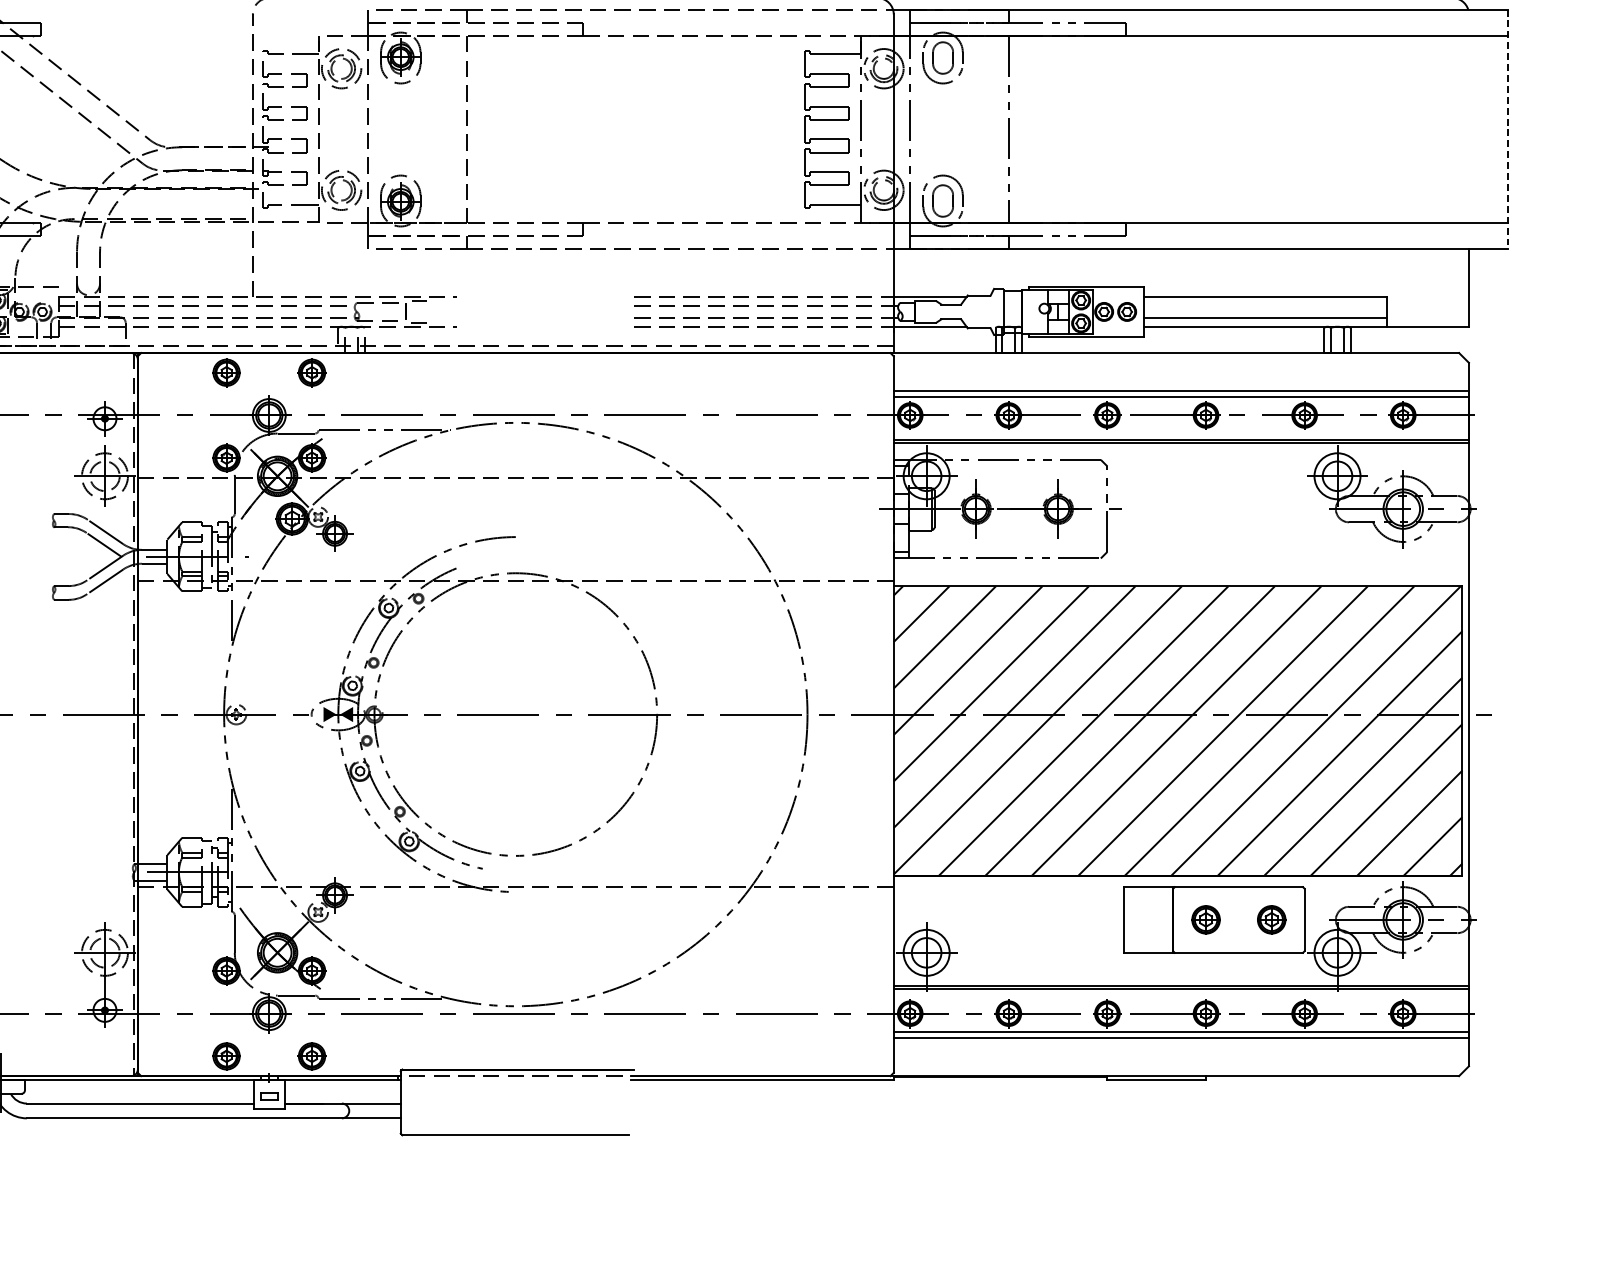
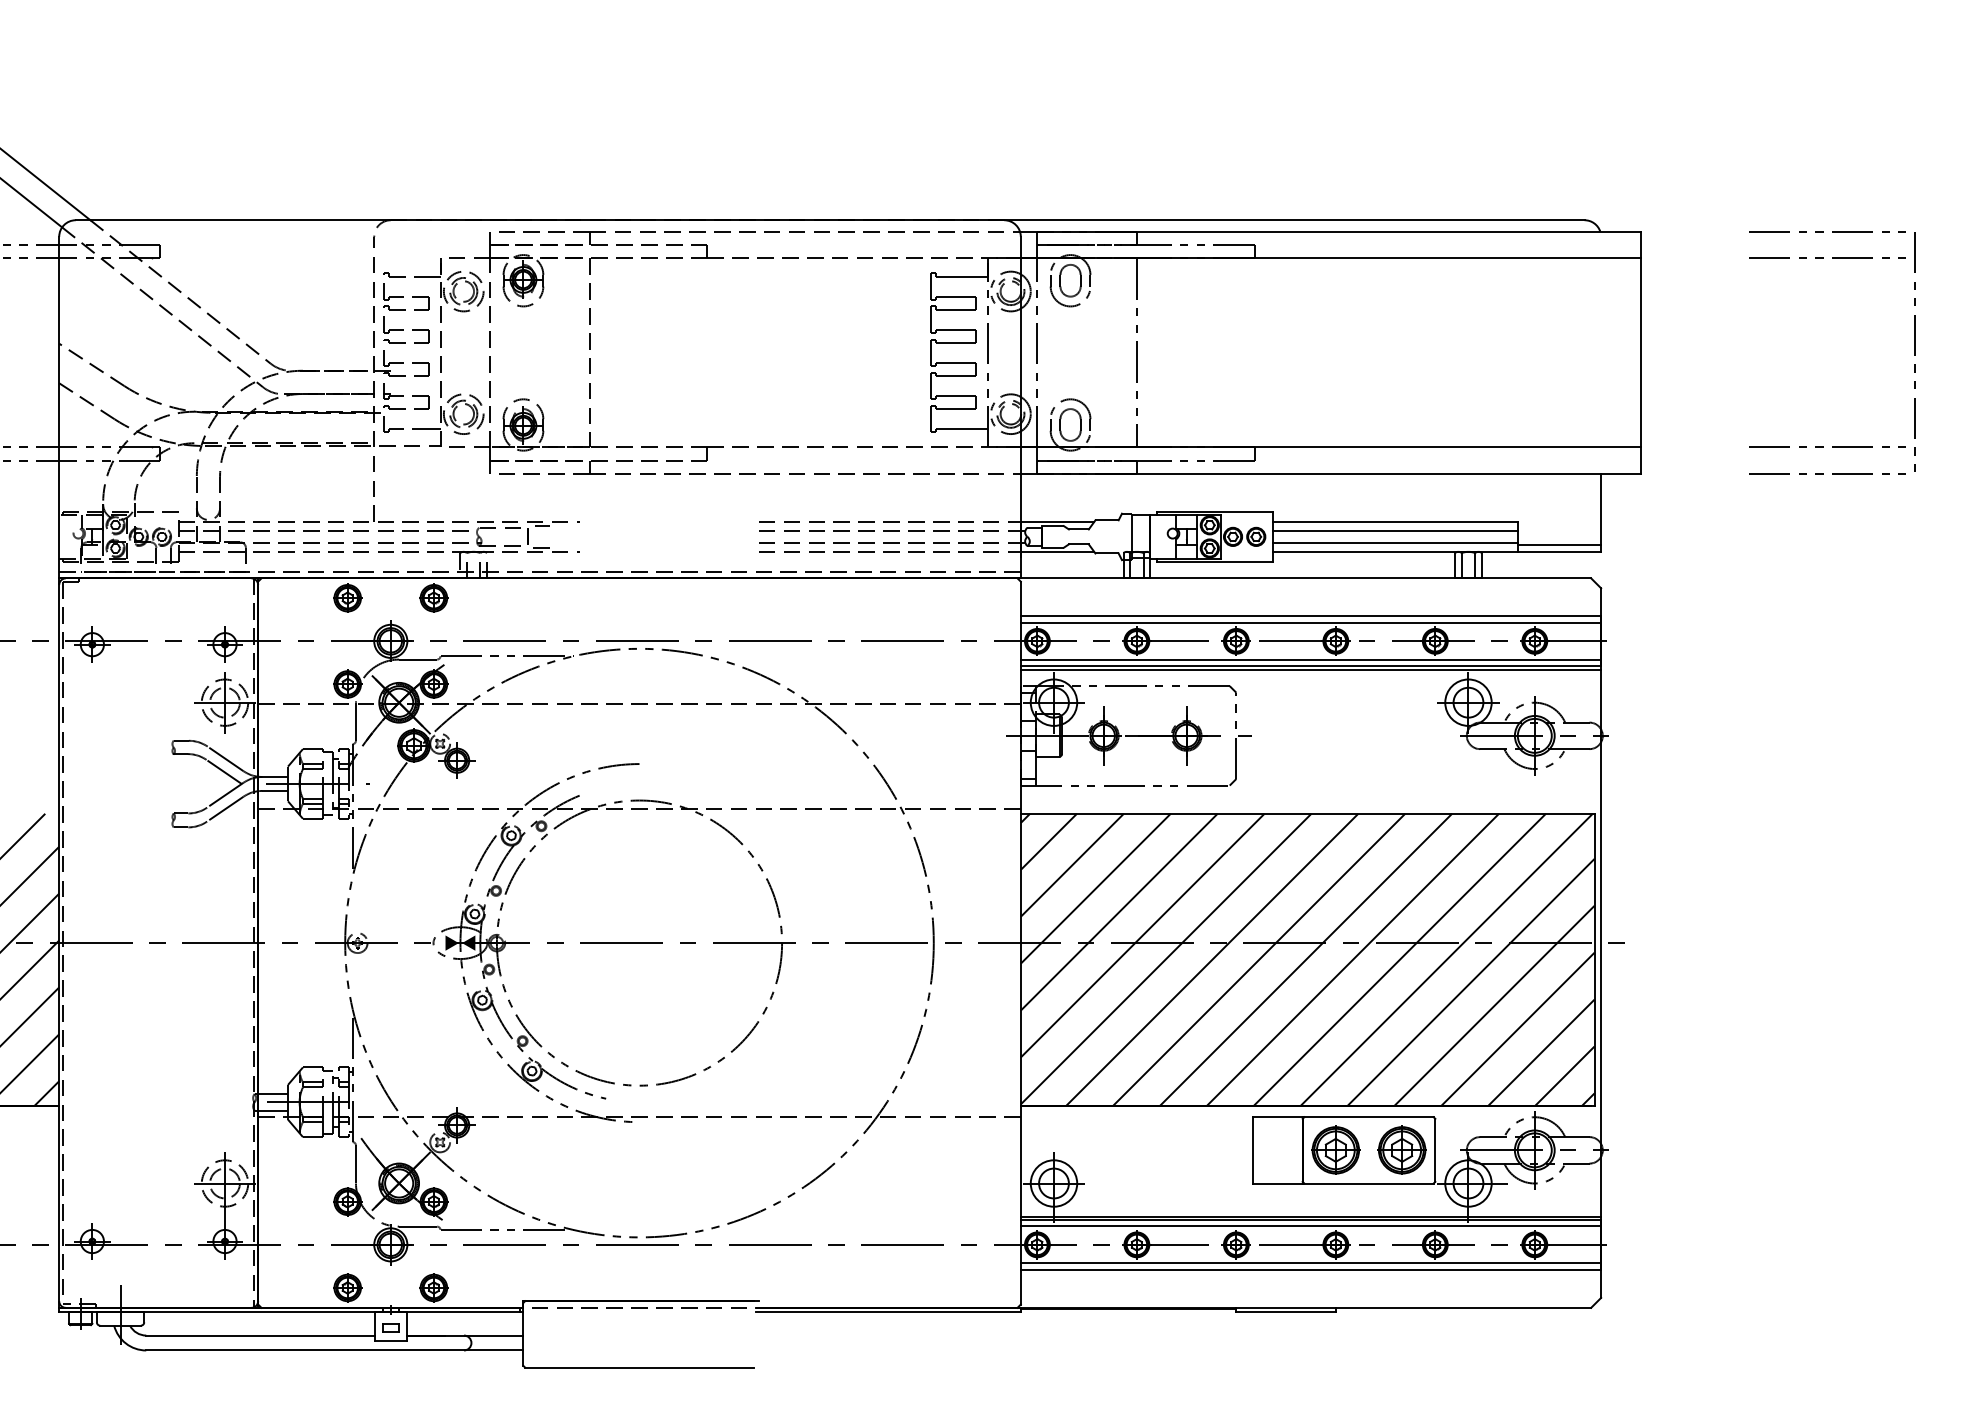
line: (1508, 130) -> (1640, 353), dashed -> solid
line: (1265, 306) -> (1395, 531), added
line: (1427, 320) -> (1559, 545), added
line: (1180, 433) -> (1310, 659), added
part: (1205, 919) -> (1335, 1149), size x1.67
part: (1271, 919) -> (1401, 1149), size x1.67
line: (1180, 995) -> (1310, 1226), added

